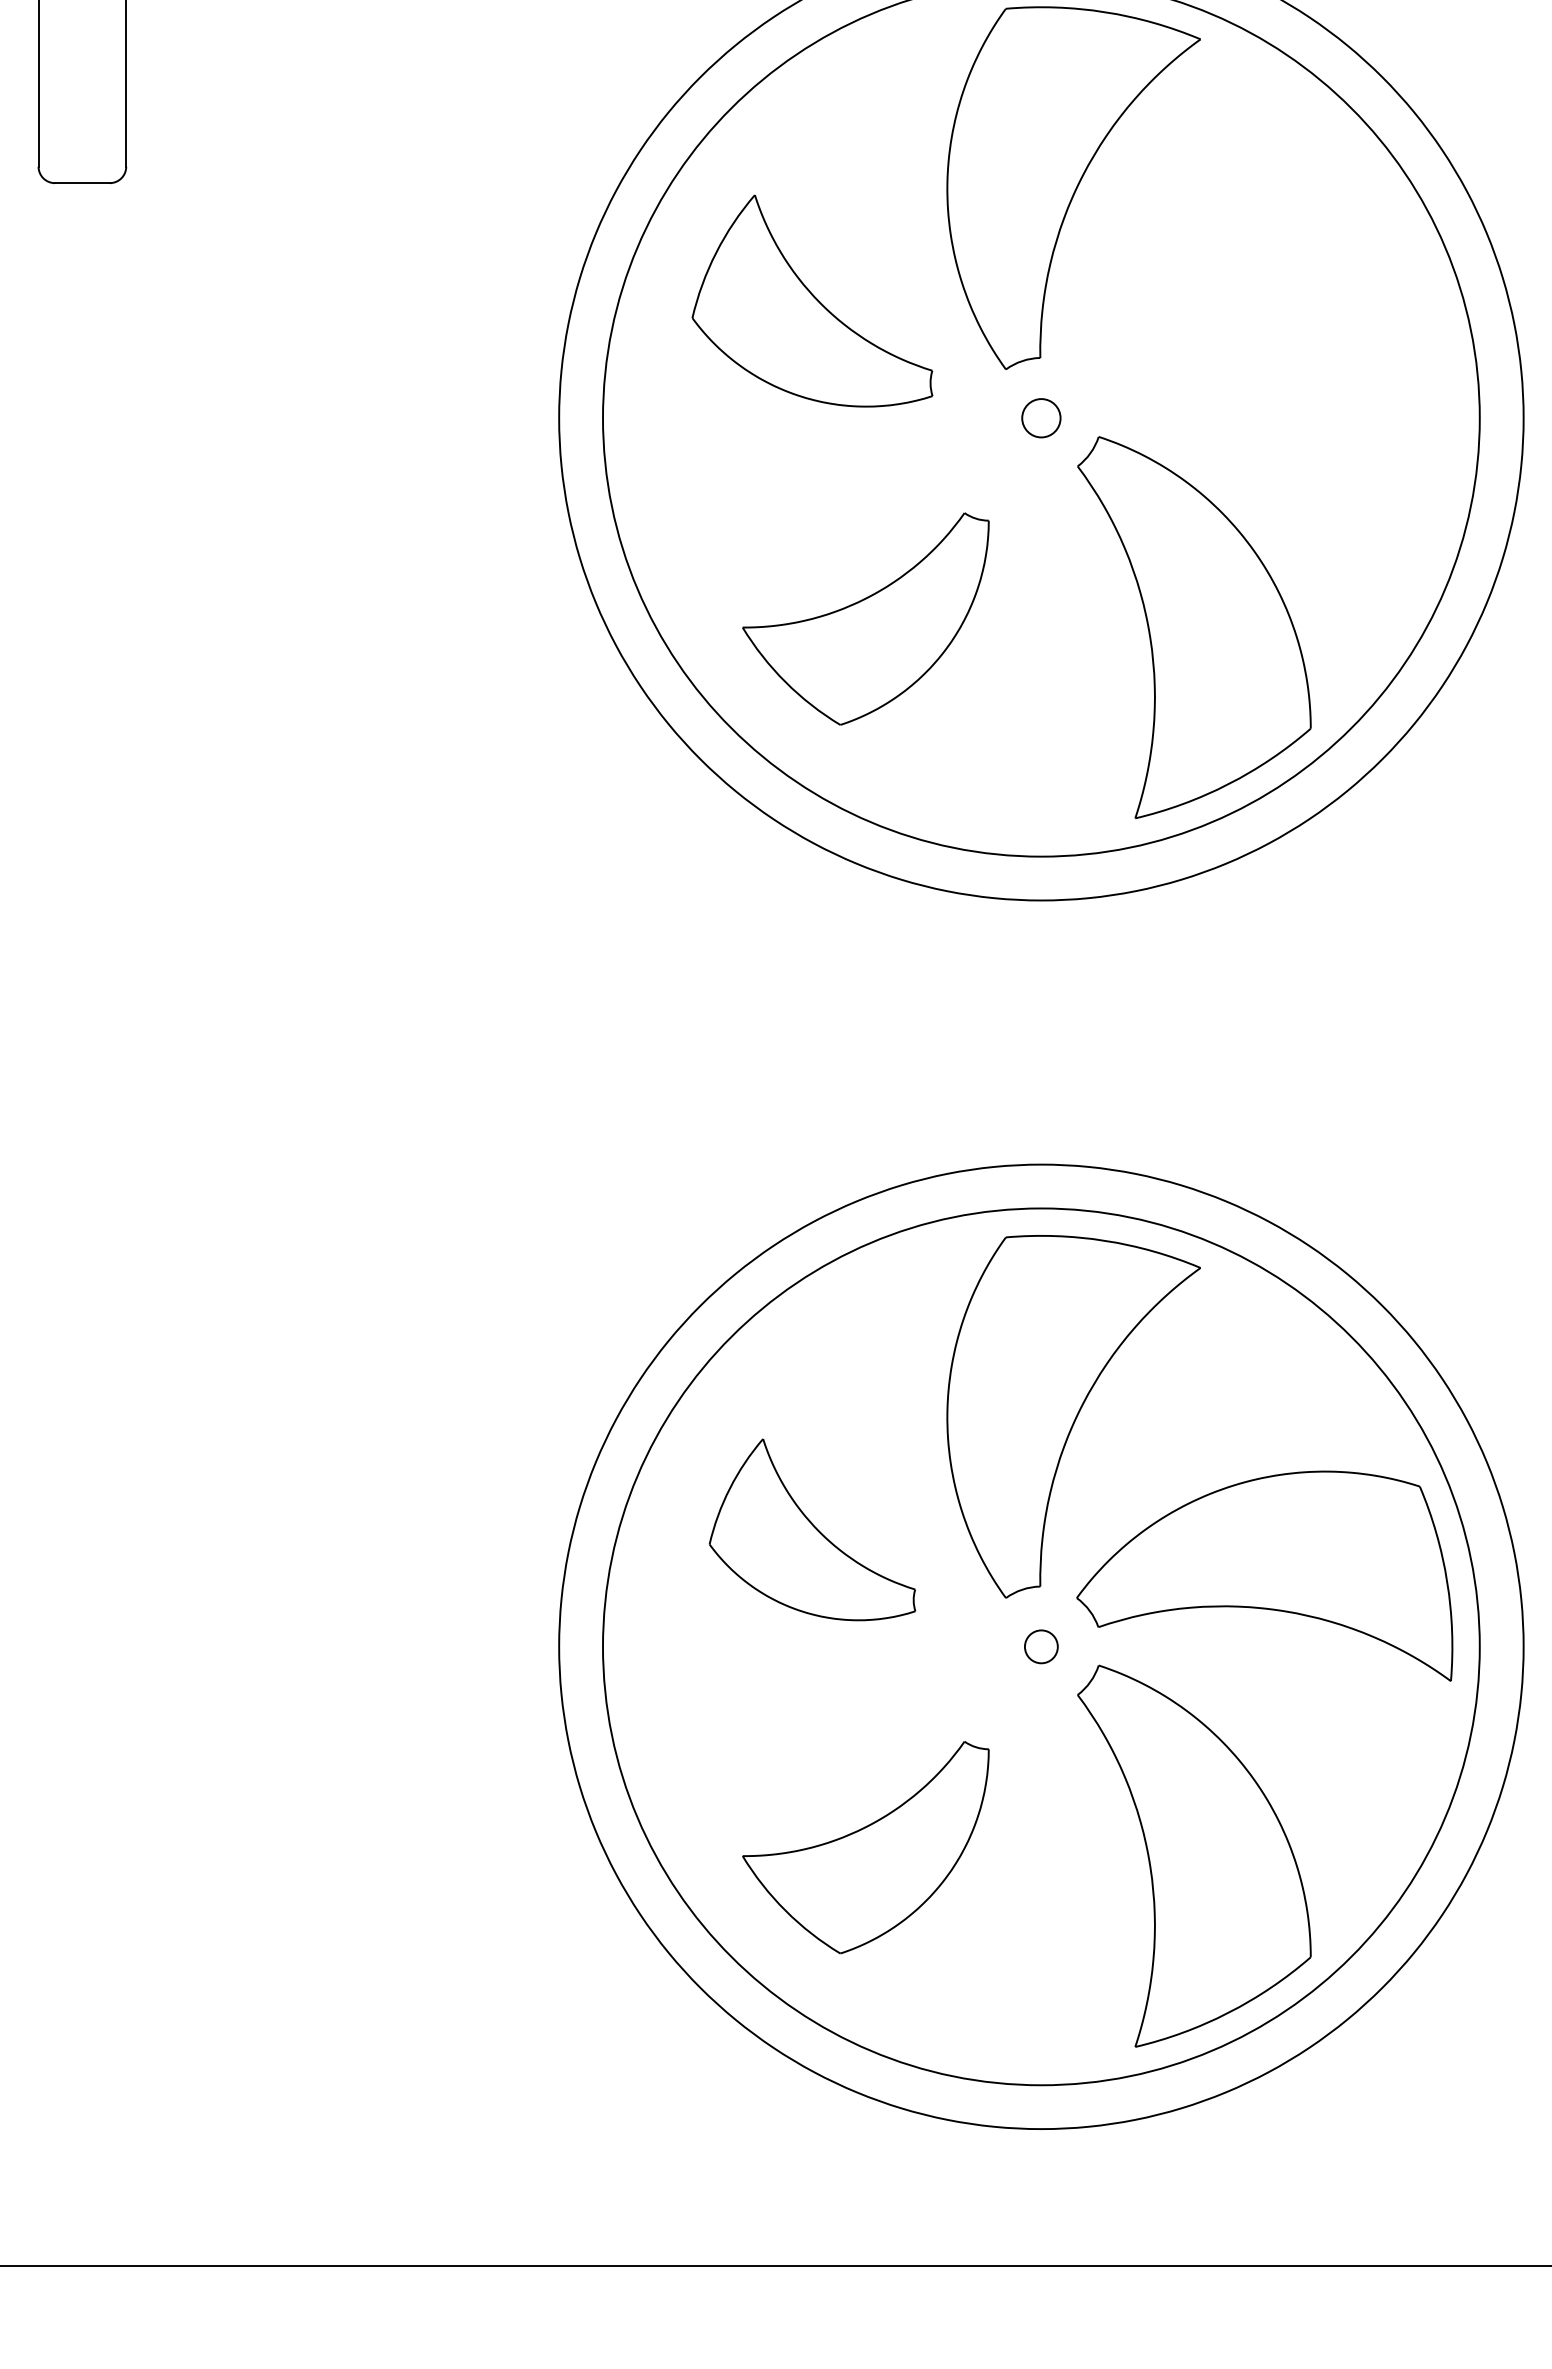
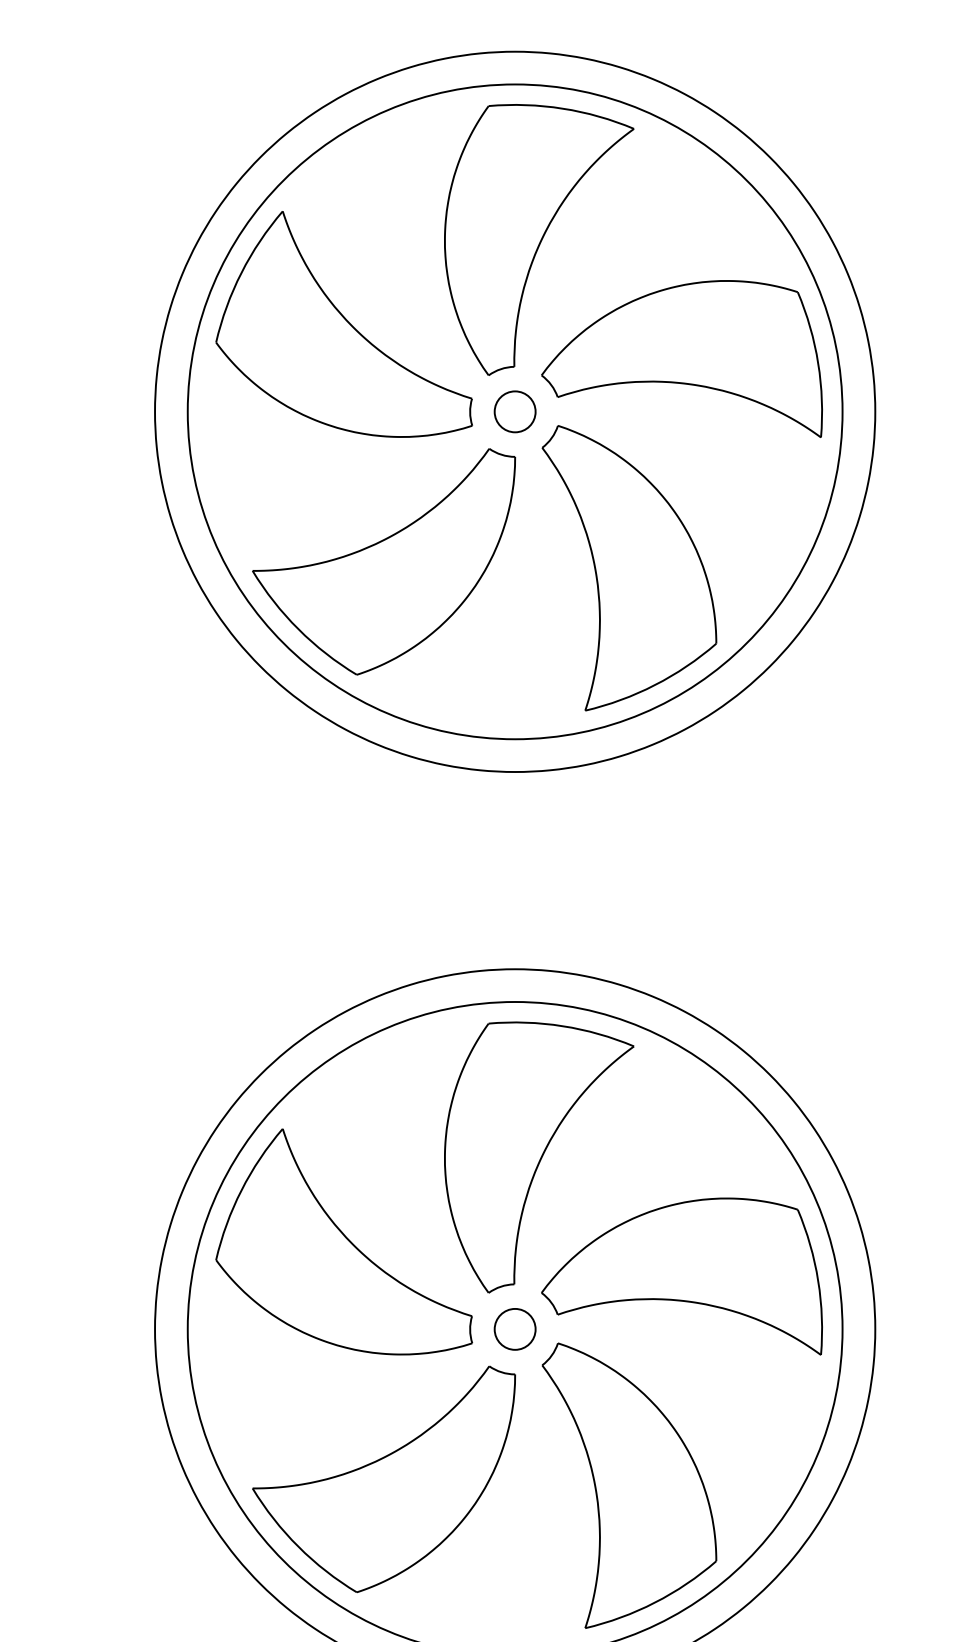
part: (812, 300) -> (344, 323), size x1.43
part: (1264, 347) -> (681, 359), added
circle: (1041, 417) -> (515, 411), size x1.43
part: (865, 618) -> (383, 561), size x1.43
part: (812, 1529) -> (344, 1241), size x1.67
circle: (1041, 1646) -> (515, 1329), size x1.67
part: (865, 1847) -> (383, 1479), size x1.43

